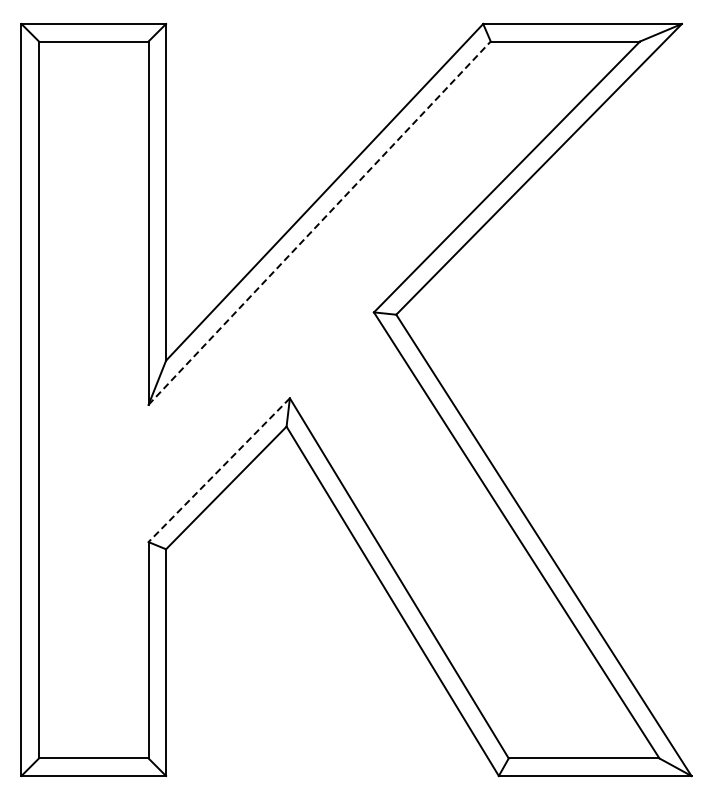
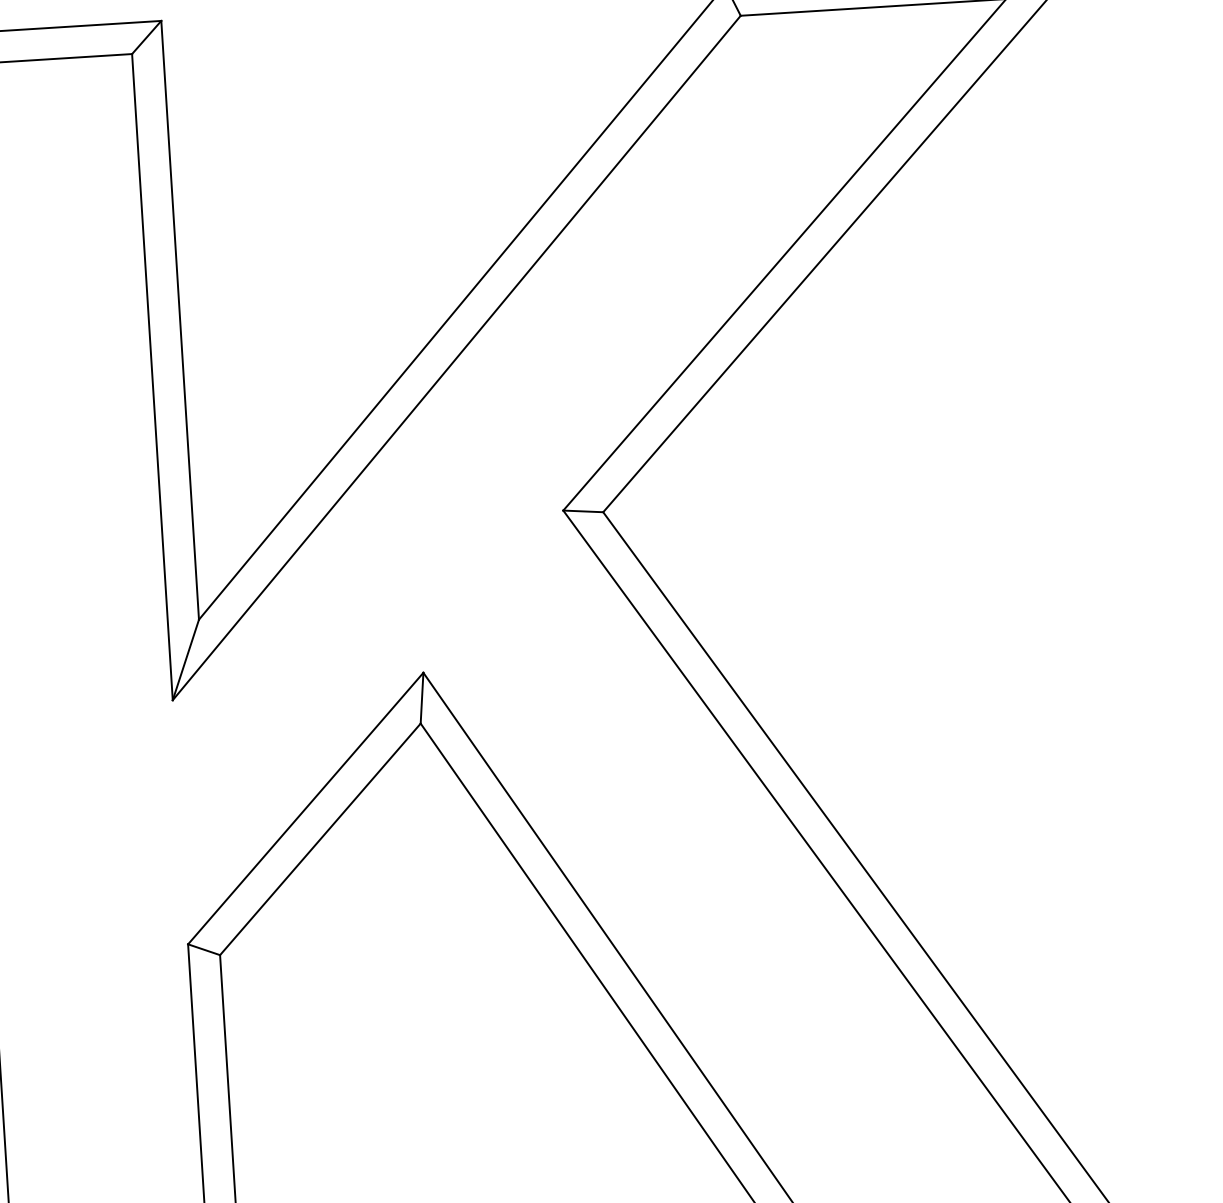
line: (319, 223) -> (456, 358), dashed -> solid
line: (219, 470) -> (306, 809), dashed -> solid

